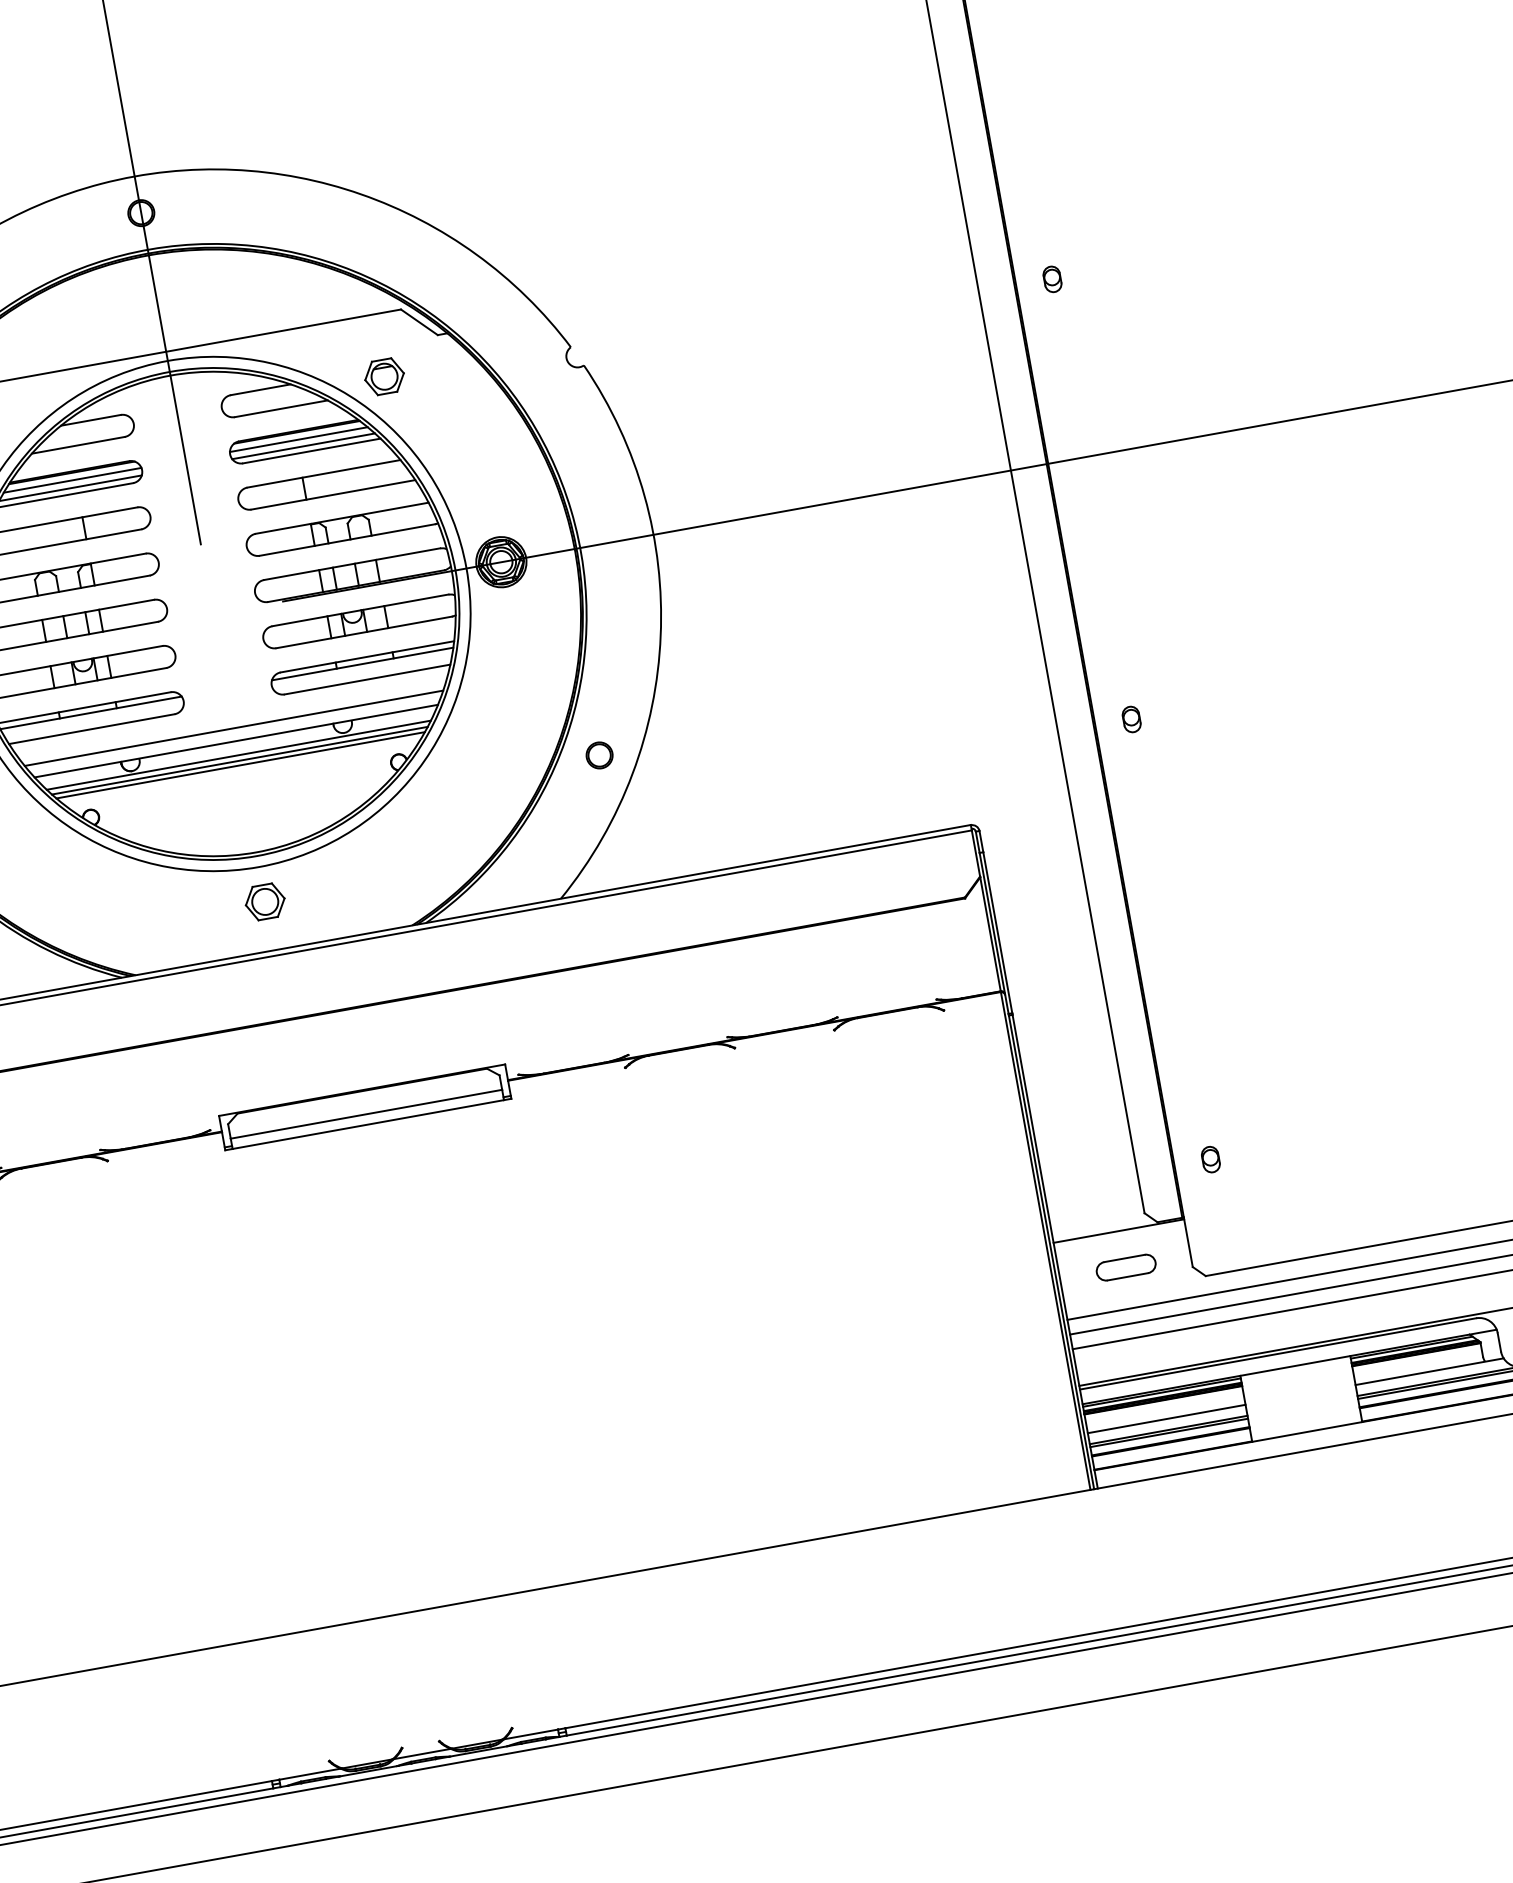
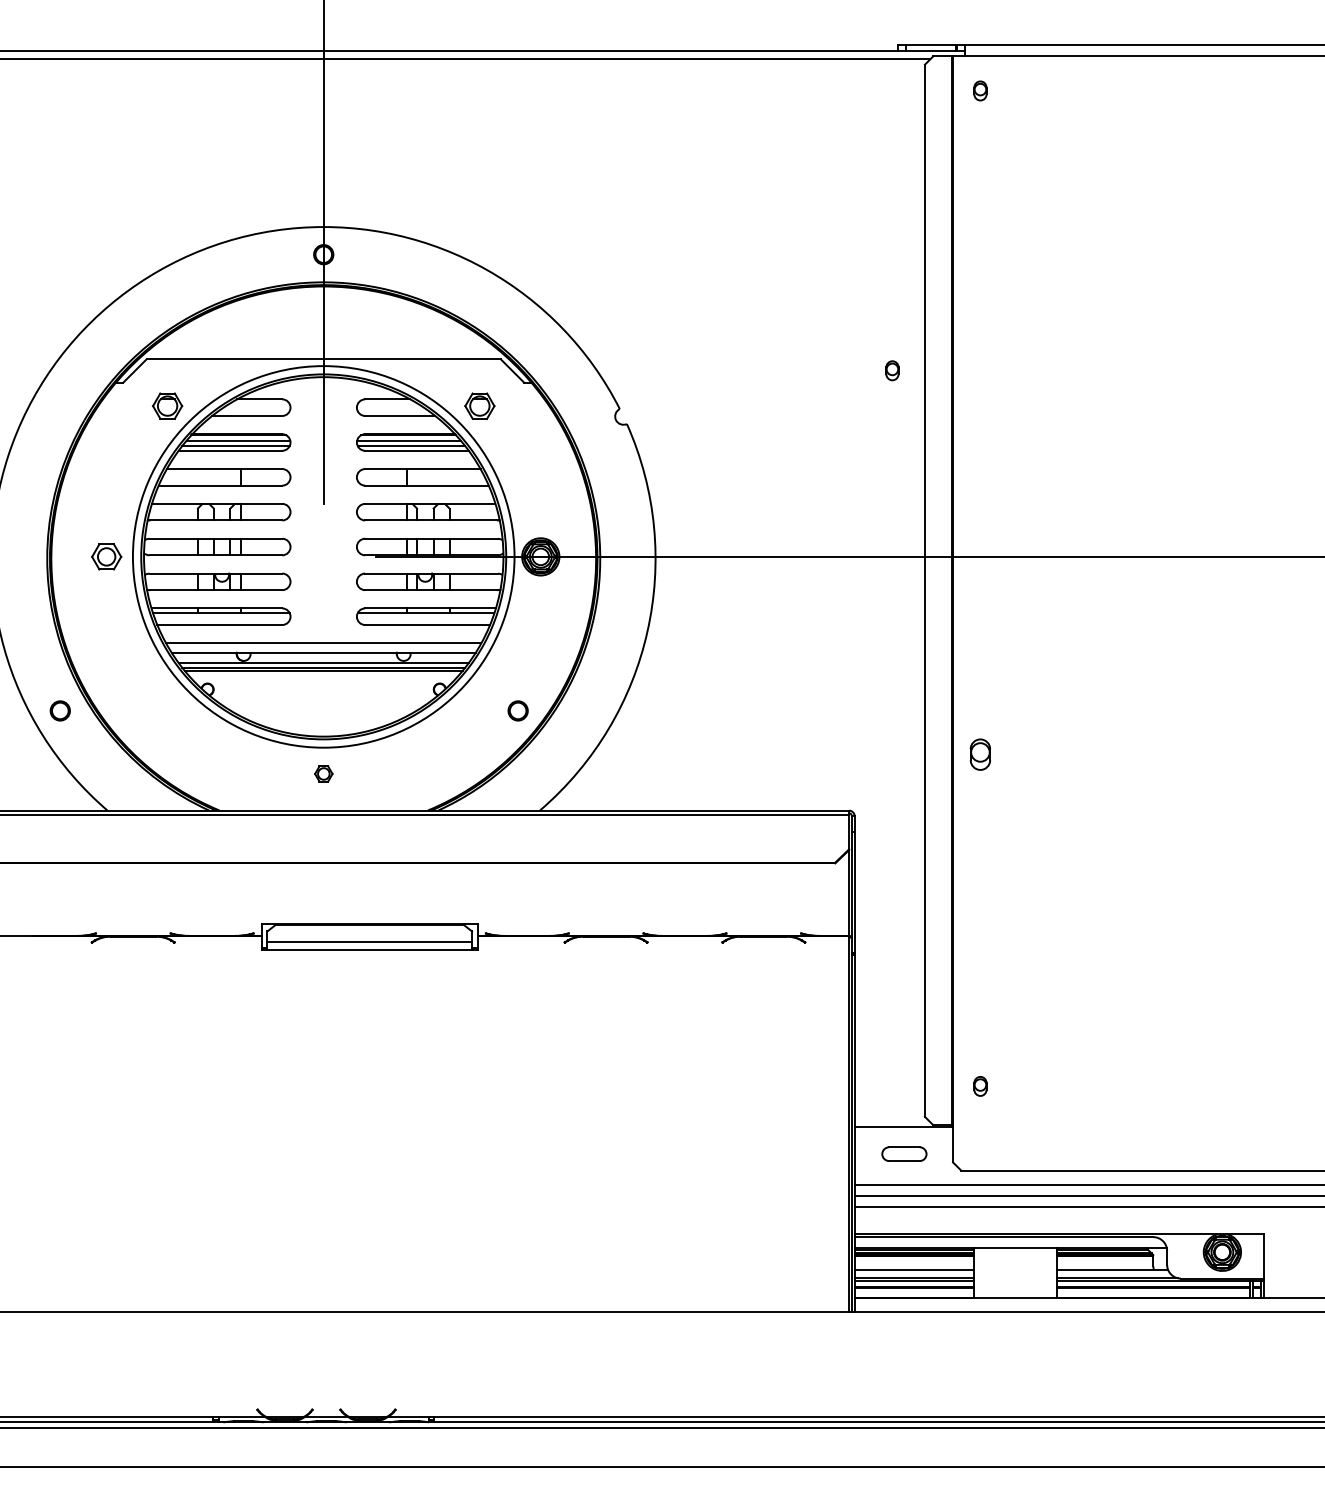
part: (1052, 278) -> (892, 370), moved
part: (1131, 719) -> (980, 754), size x1.6
circle: (598, 755) -> (517, 710), moved
part: (264, 901) -> (323, 773), size x0.6

